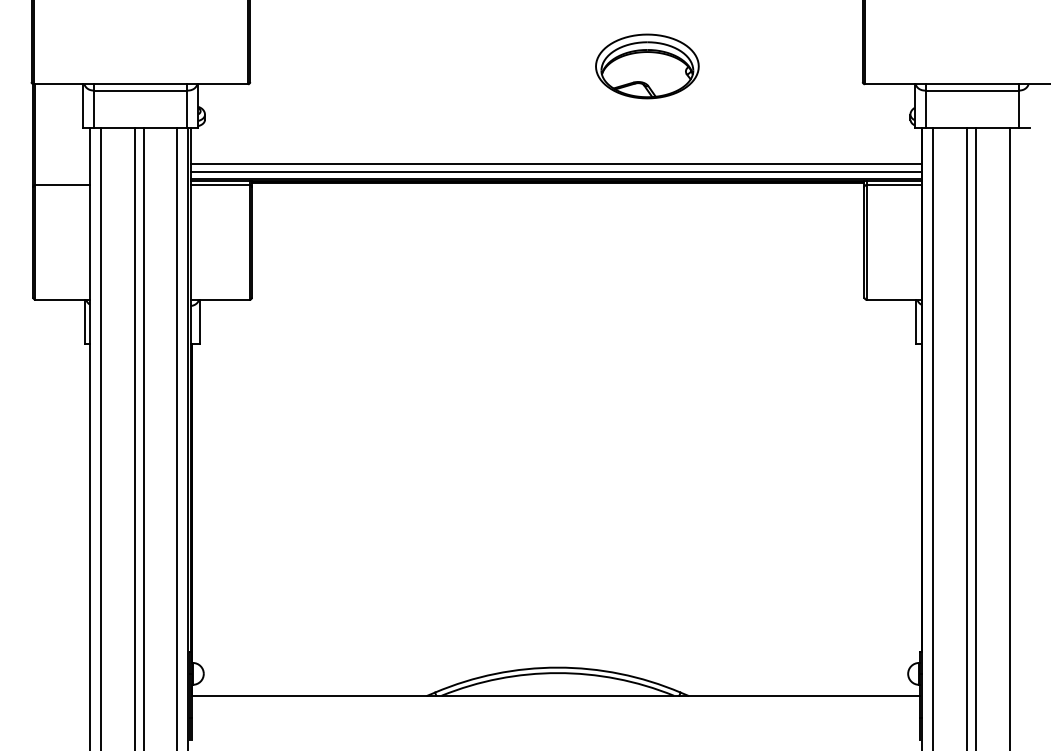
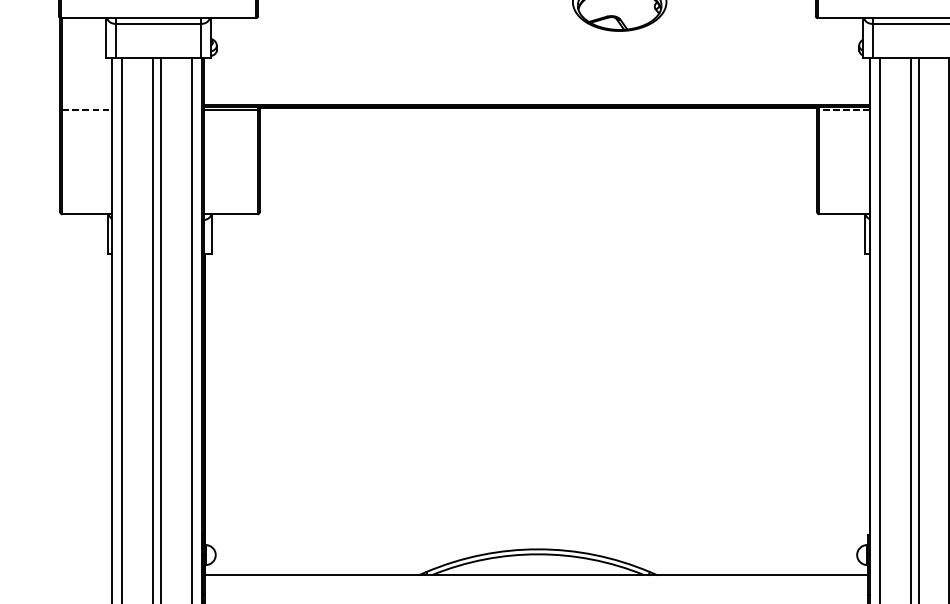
line: (555, 164) -> (536, 91), removed
line: (555, 171) -> (536, 97), removed
line: (63, 185) -> (88, 110), solid -> dashed
line: (894, 185) -> (844, 110), solid -> dashed

